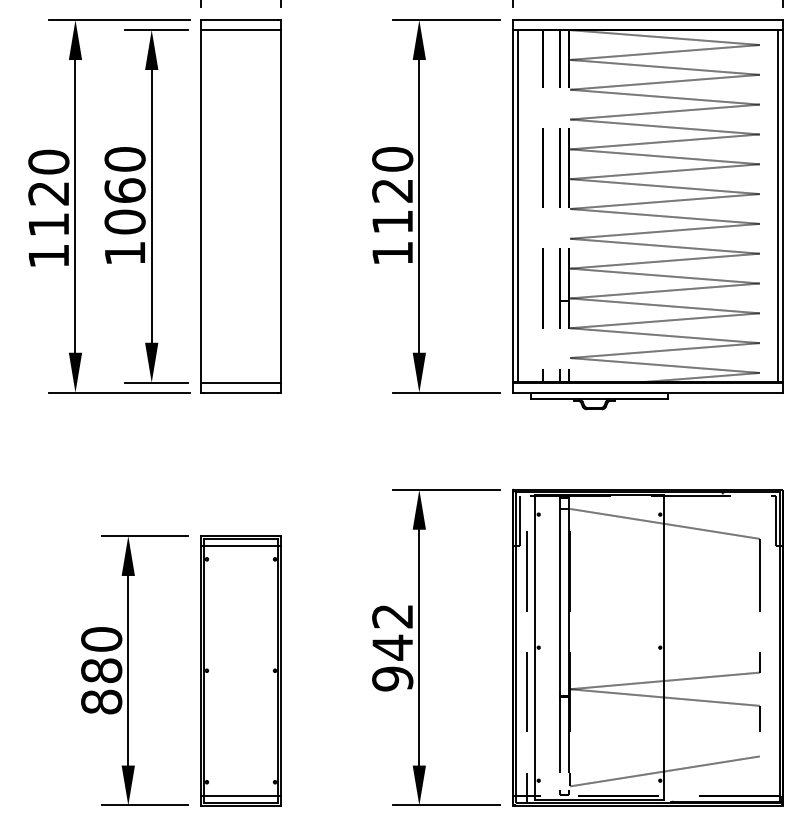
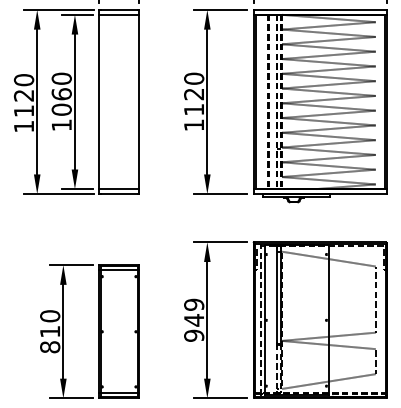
text: (393, 615) -> (194, 304), 942 -> 949
text: (102, 670) -> (50, 331), 880 -> 810

